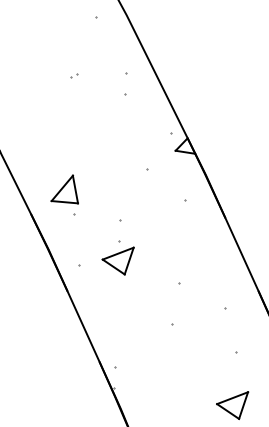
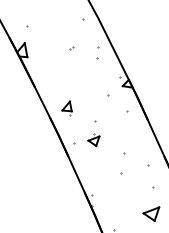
part: (63, 195) -> (66, 108), size x0.7
part: (117, 258) -> (93, 140), size x0.7

